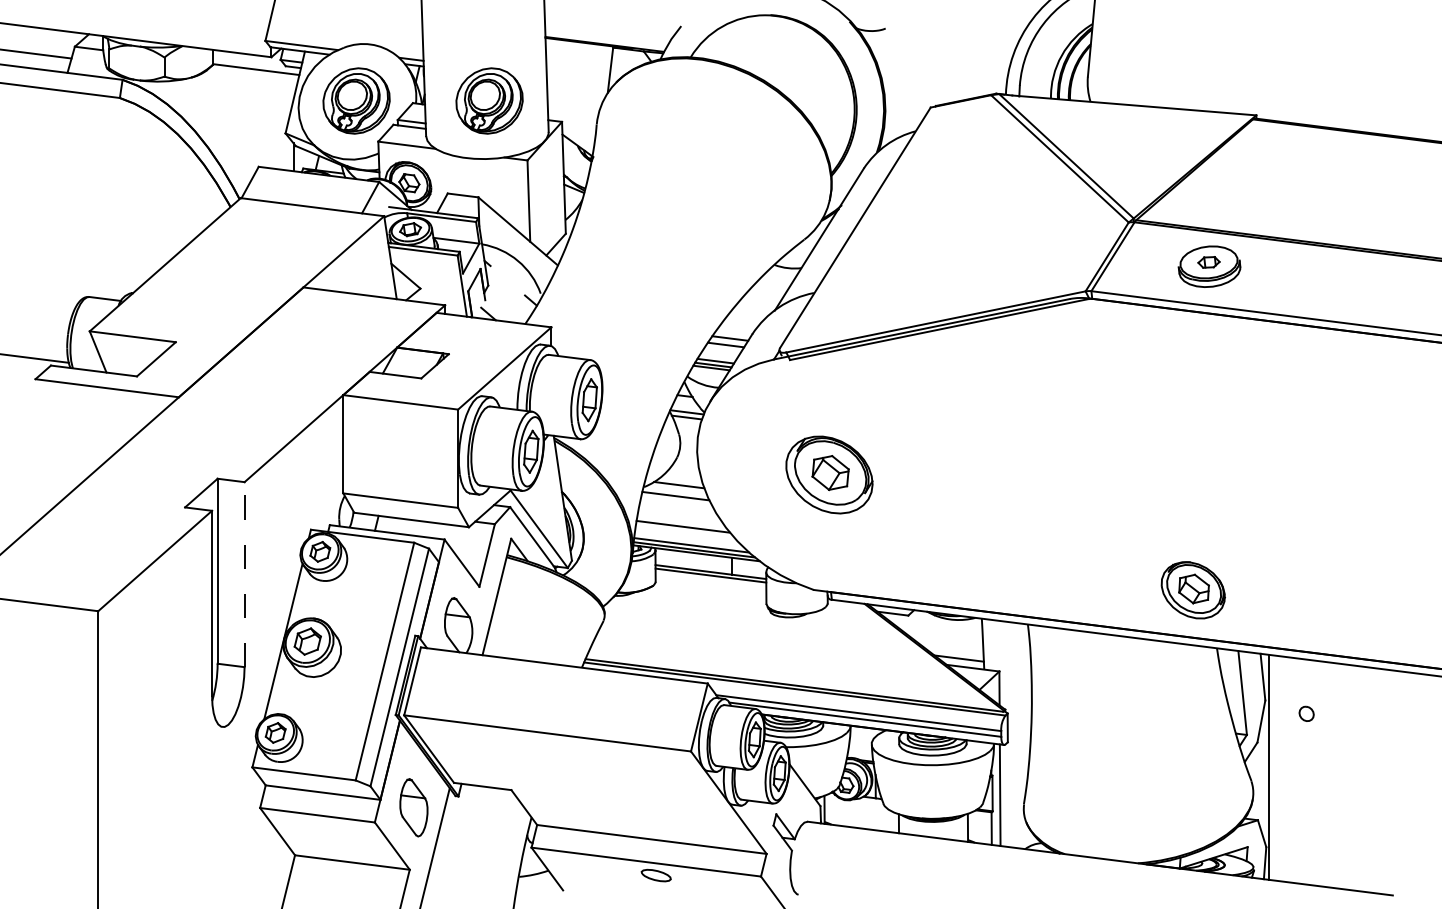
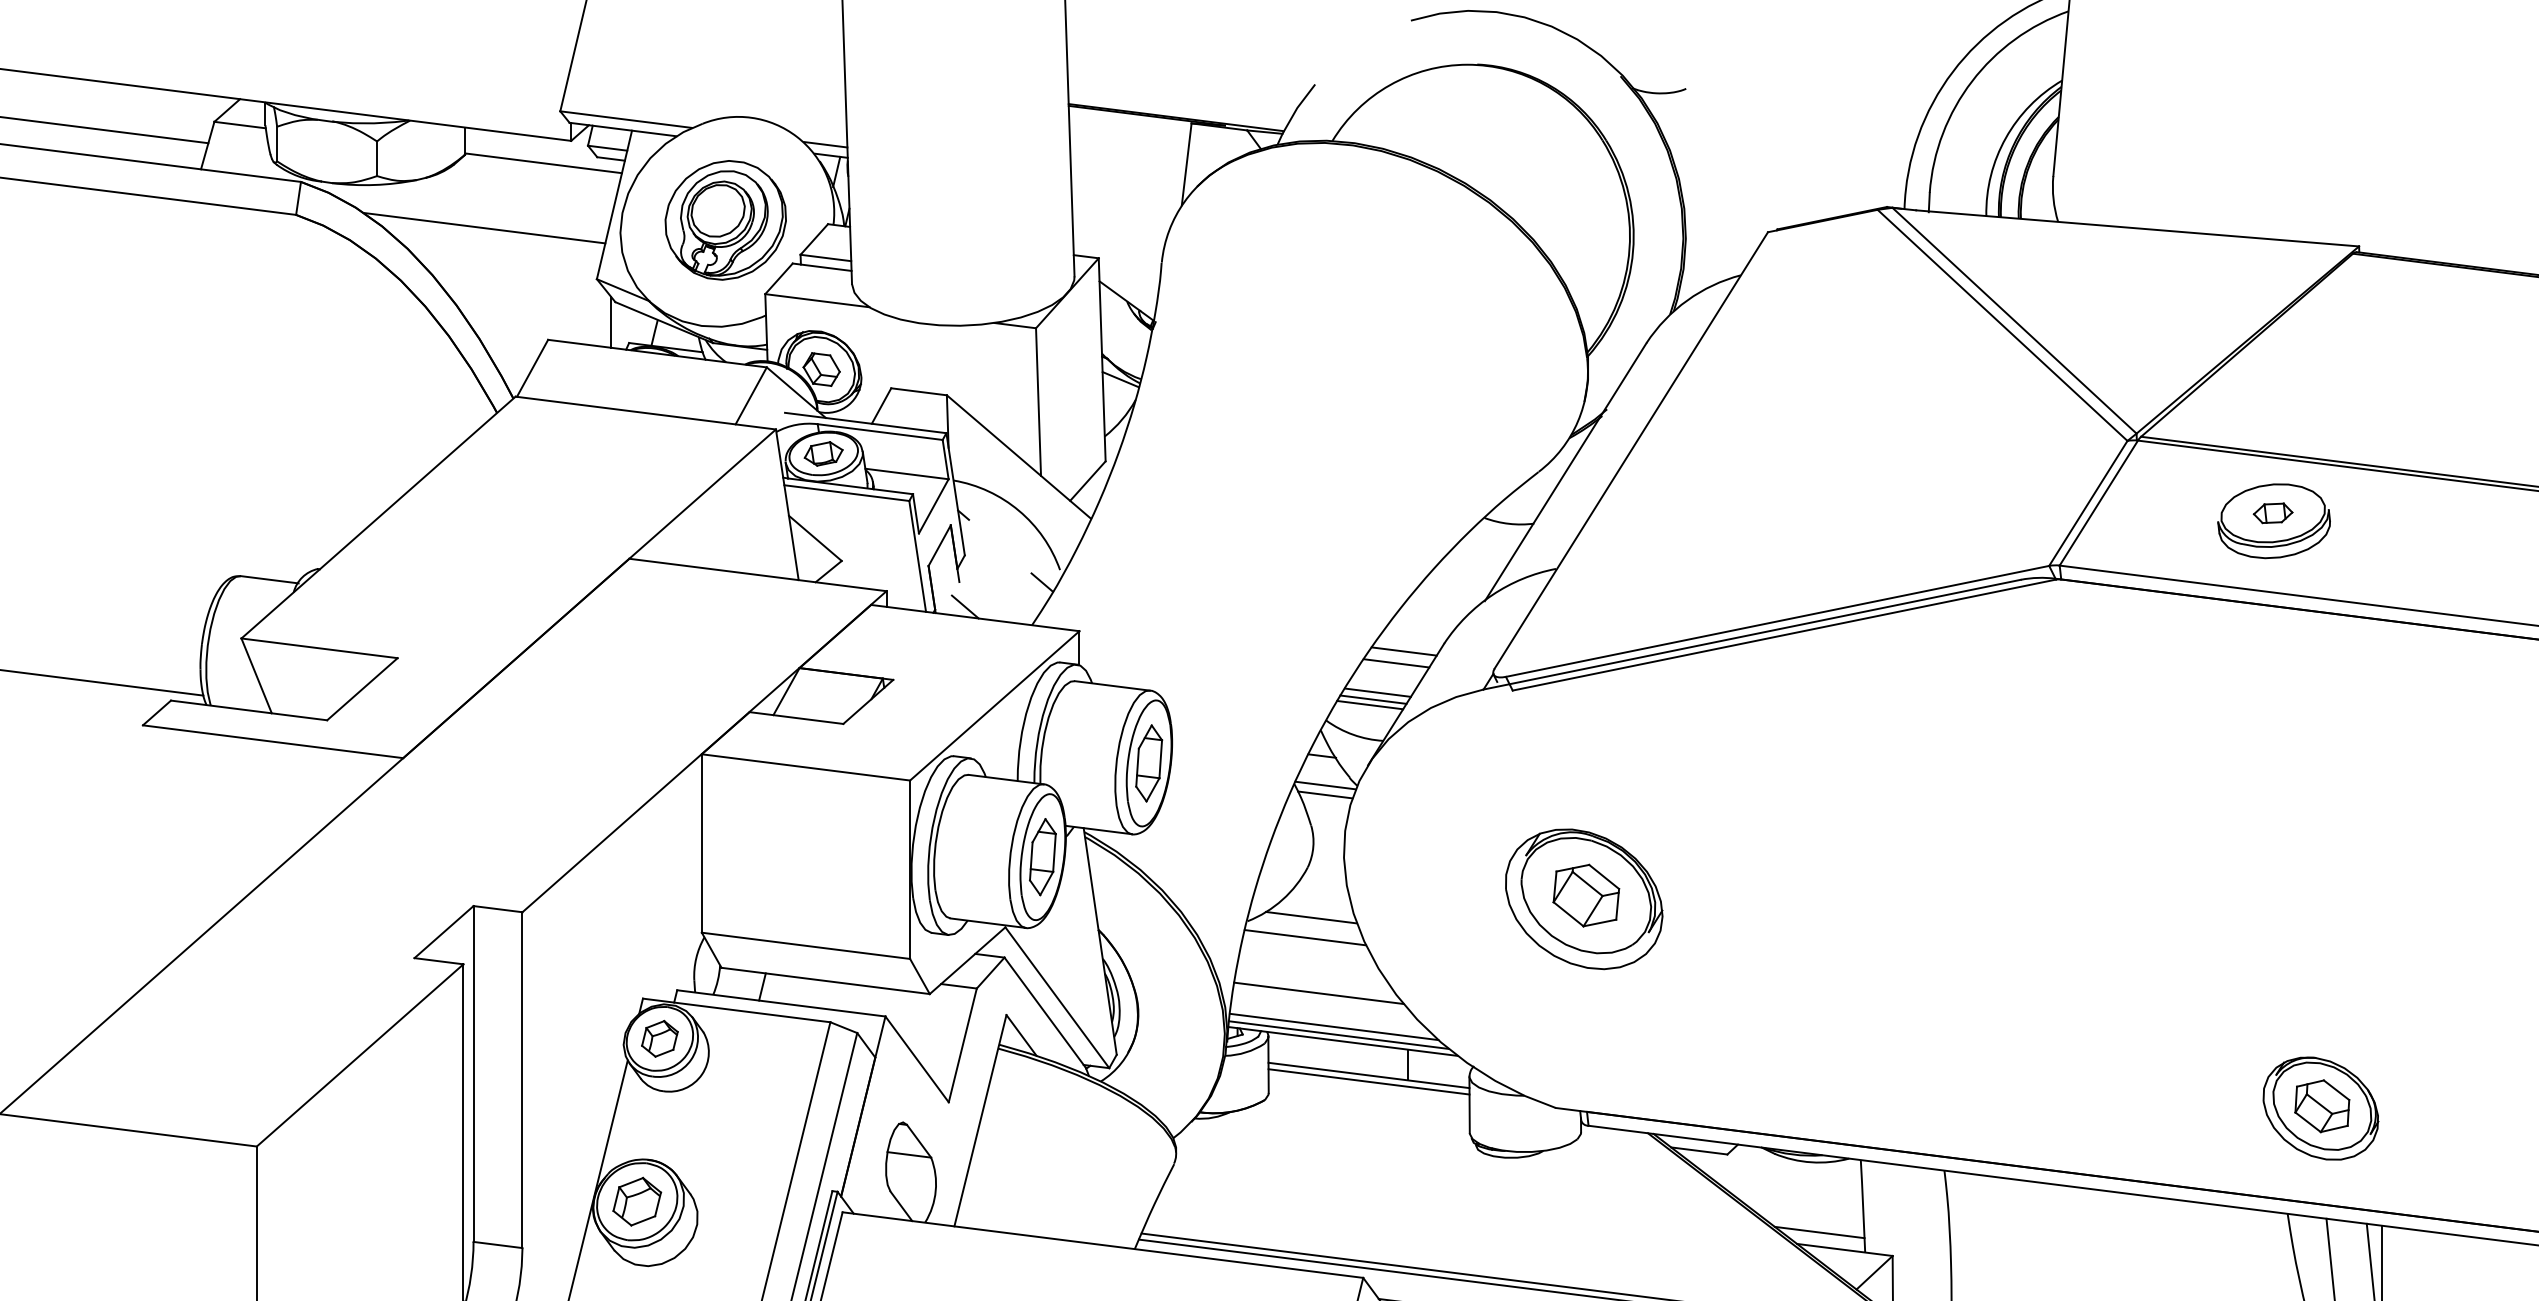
part: (489, 100) -> (967, 219), removed
line: (223, 104) -> (484, 226), added
line: (244, 574) -> (522, 1079), dashed -> solid
part: (1192, 590) -> (2319, 1108), moved

